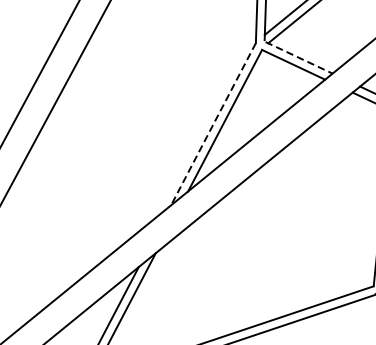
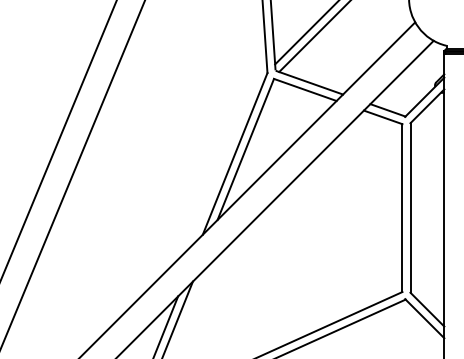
line: (299, 57) -> (310, 82), dashed -> solid
line: (212, 124) -> (234, 154), dashed -> solid

